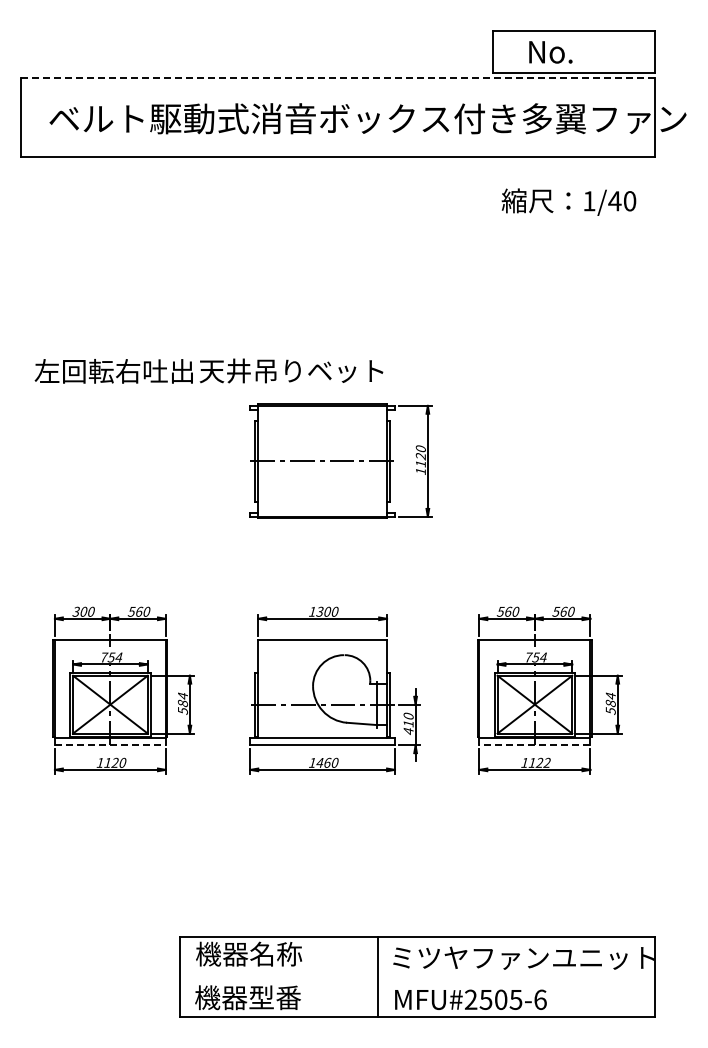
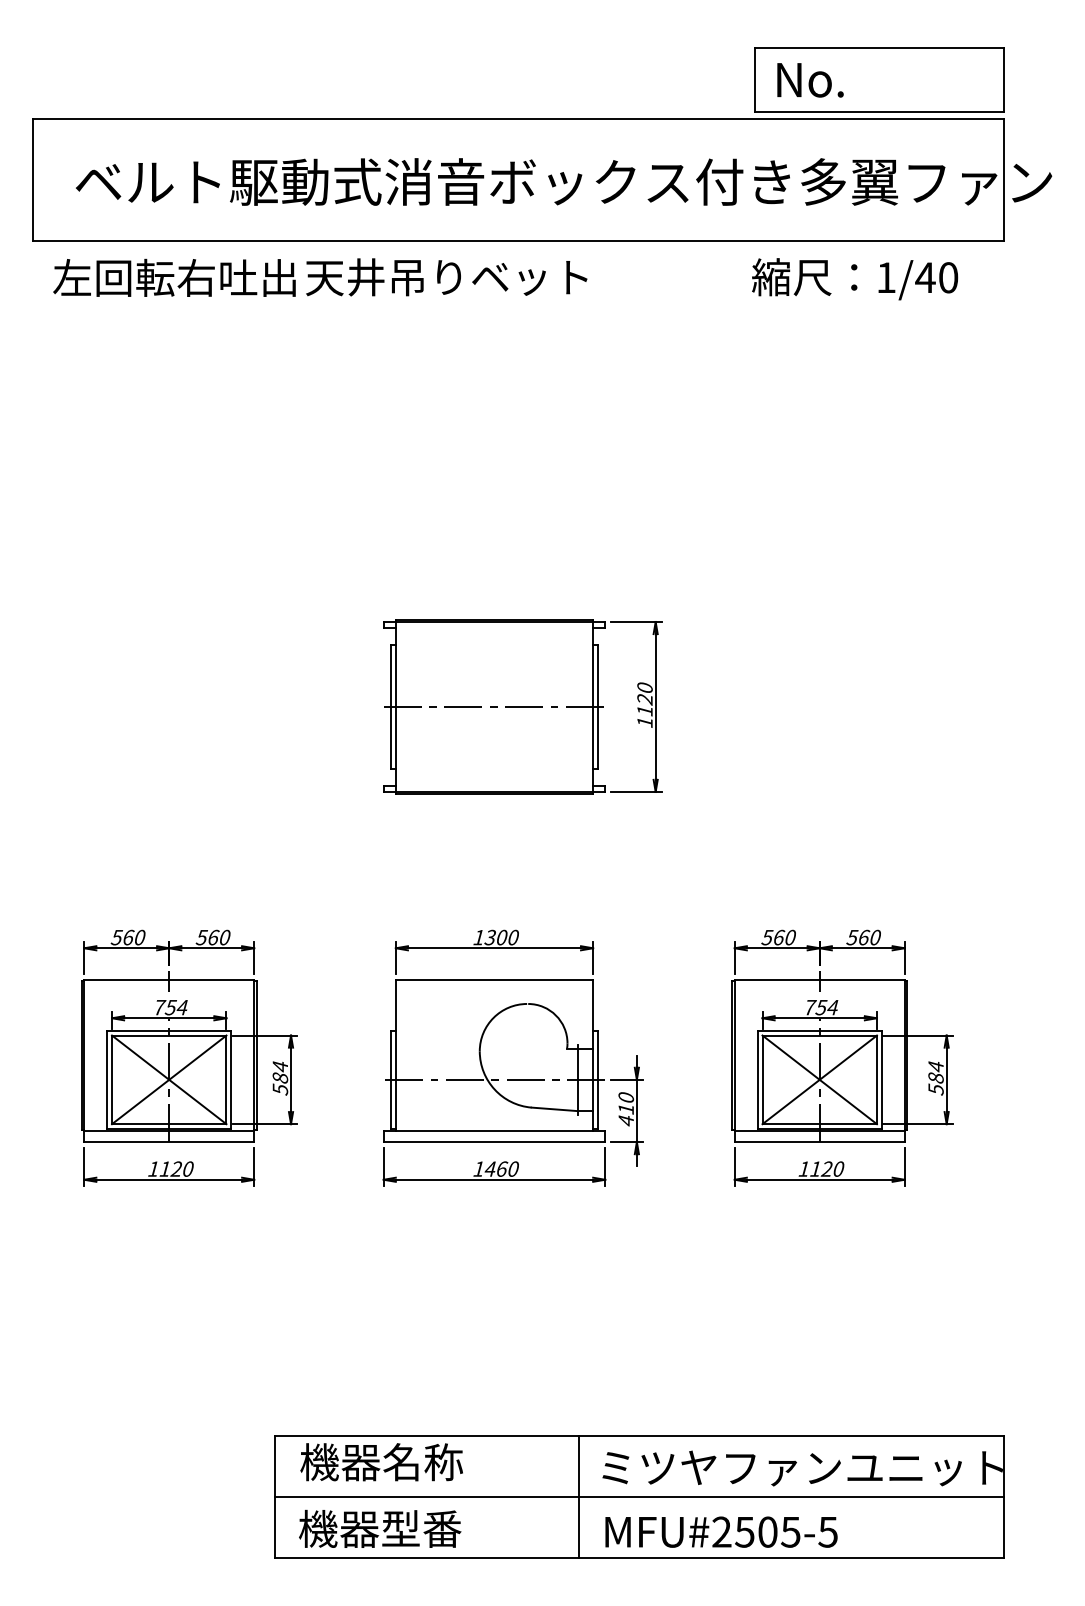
text: (550, 52) -> (809, 80), moved
line: (338, 77) -> (518, 118), dashed -> solid
text: (568, 201) -> (854, 278), moved
text: (208, 370) -> (319, 276), moved
text: (80, 611) -> (123, 937), 300 -> 560
line: (110, 745) -> (169, 1142), dashed -> solid
line: (534, 745) -> (819, 1142), dashed -> solid
text: (546, 762) -> (837, 1168), 1122 -> 1120
line: (417, 976) -> (639, 1496), added
text: (540, 999) -> (828, 1531), MFU#2505-6 -> MFU#2505-5

